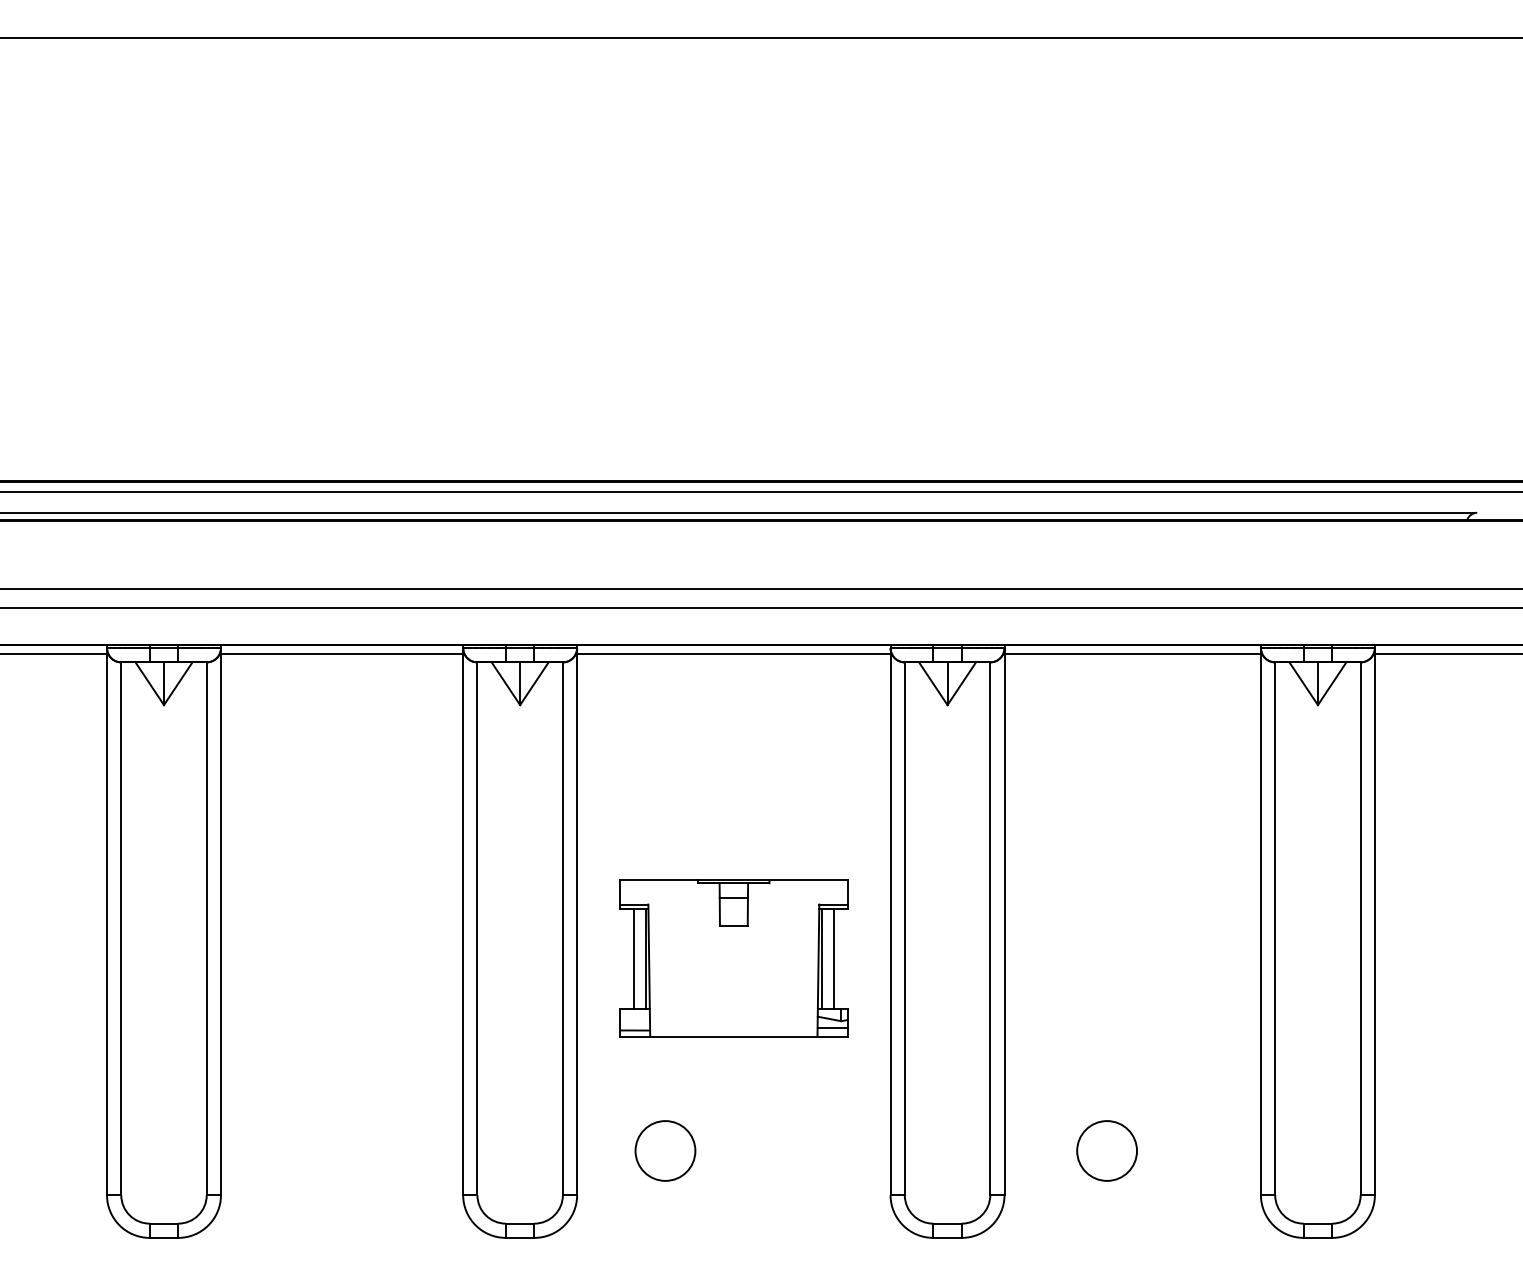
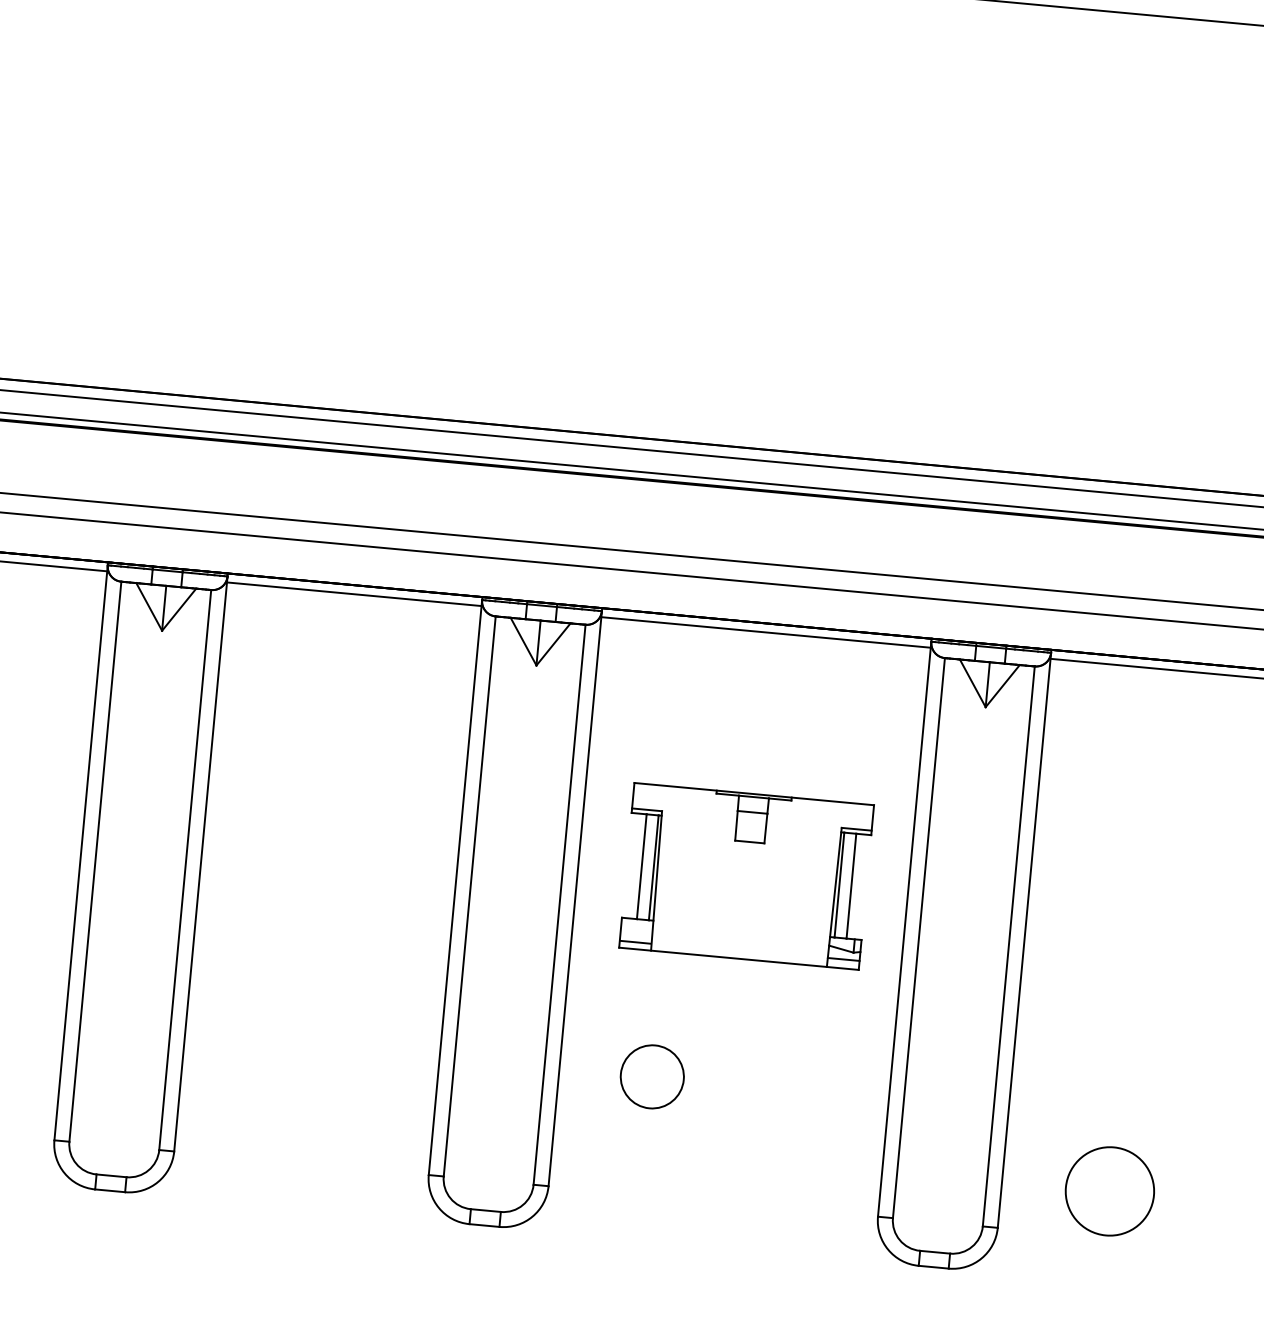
part: (733, 958) -> (746, 876), moved
circle: (665, 1150) -> (652, 1076), moved
circle: (1106, 1150) -> (1109, 1190), size x1.4

